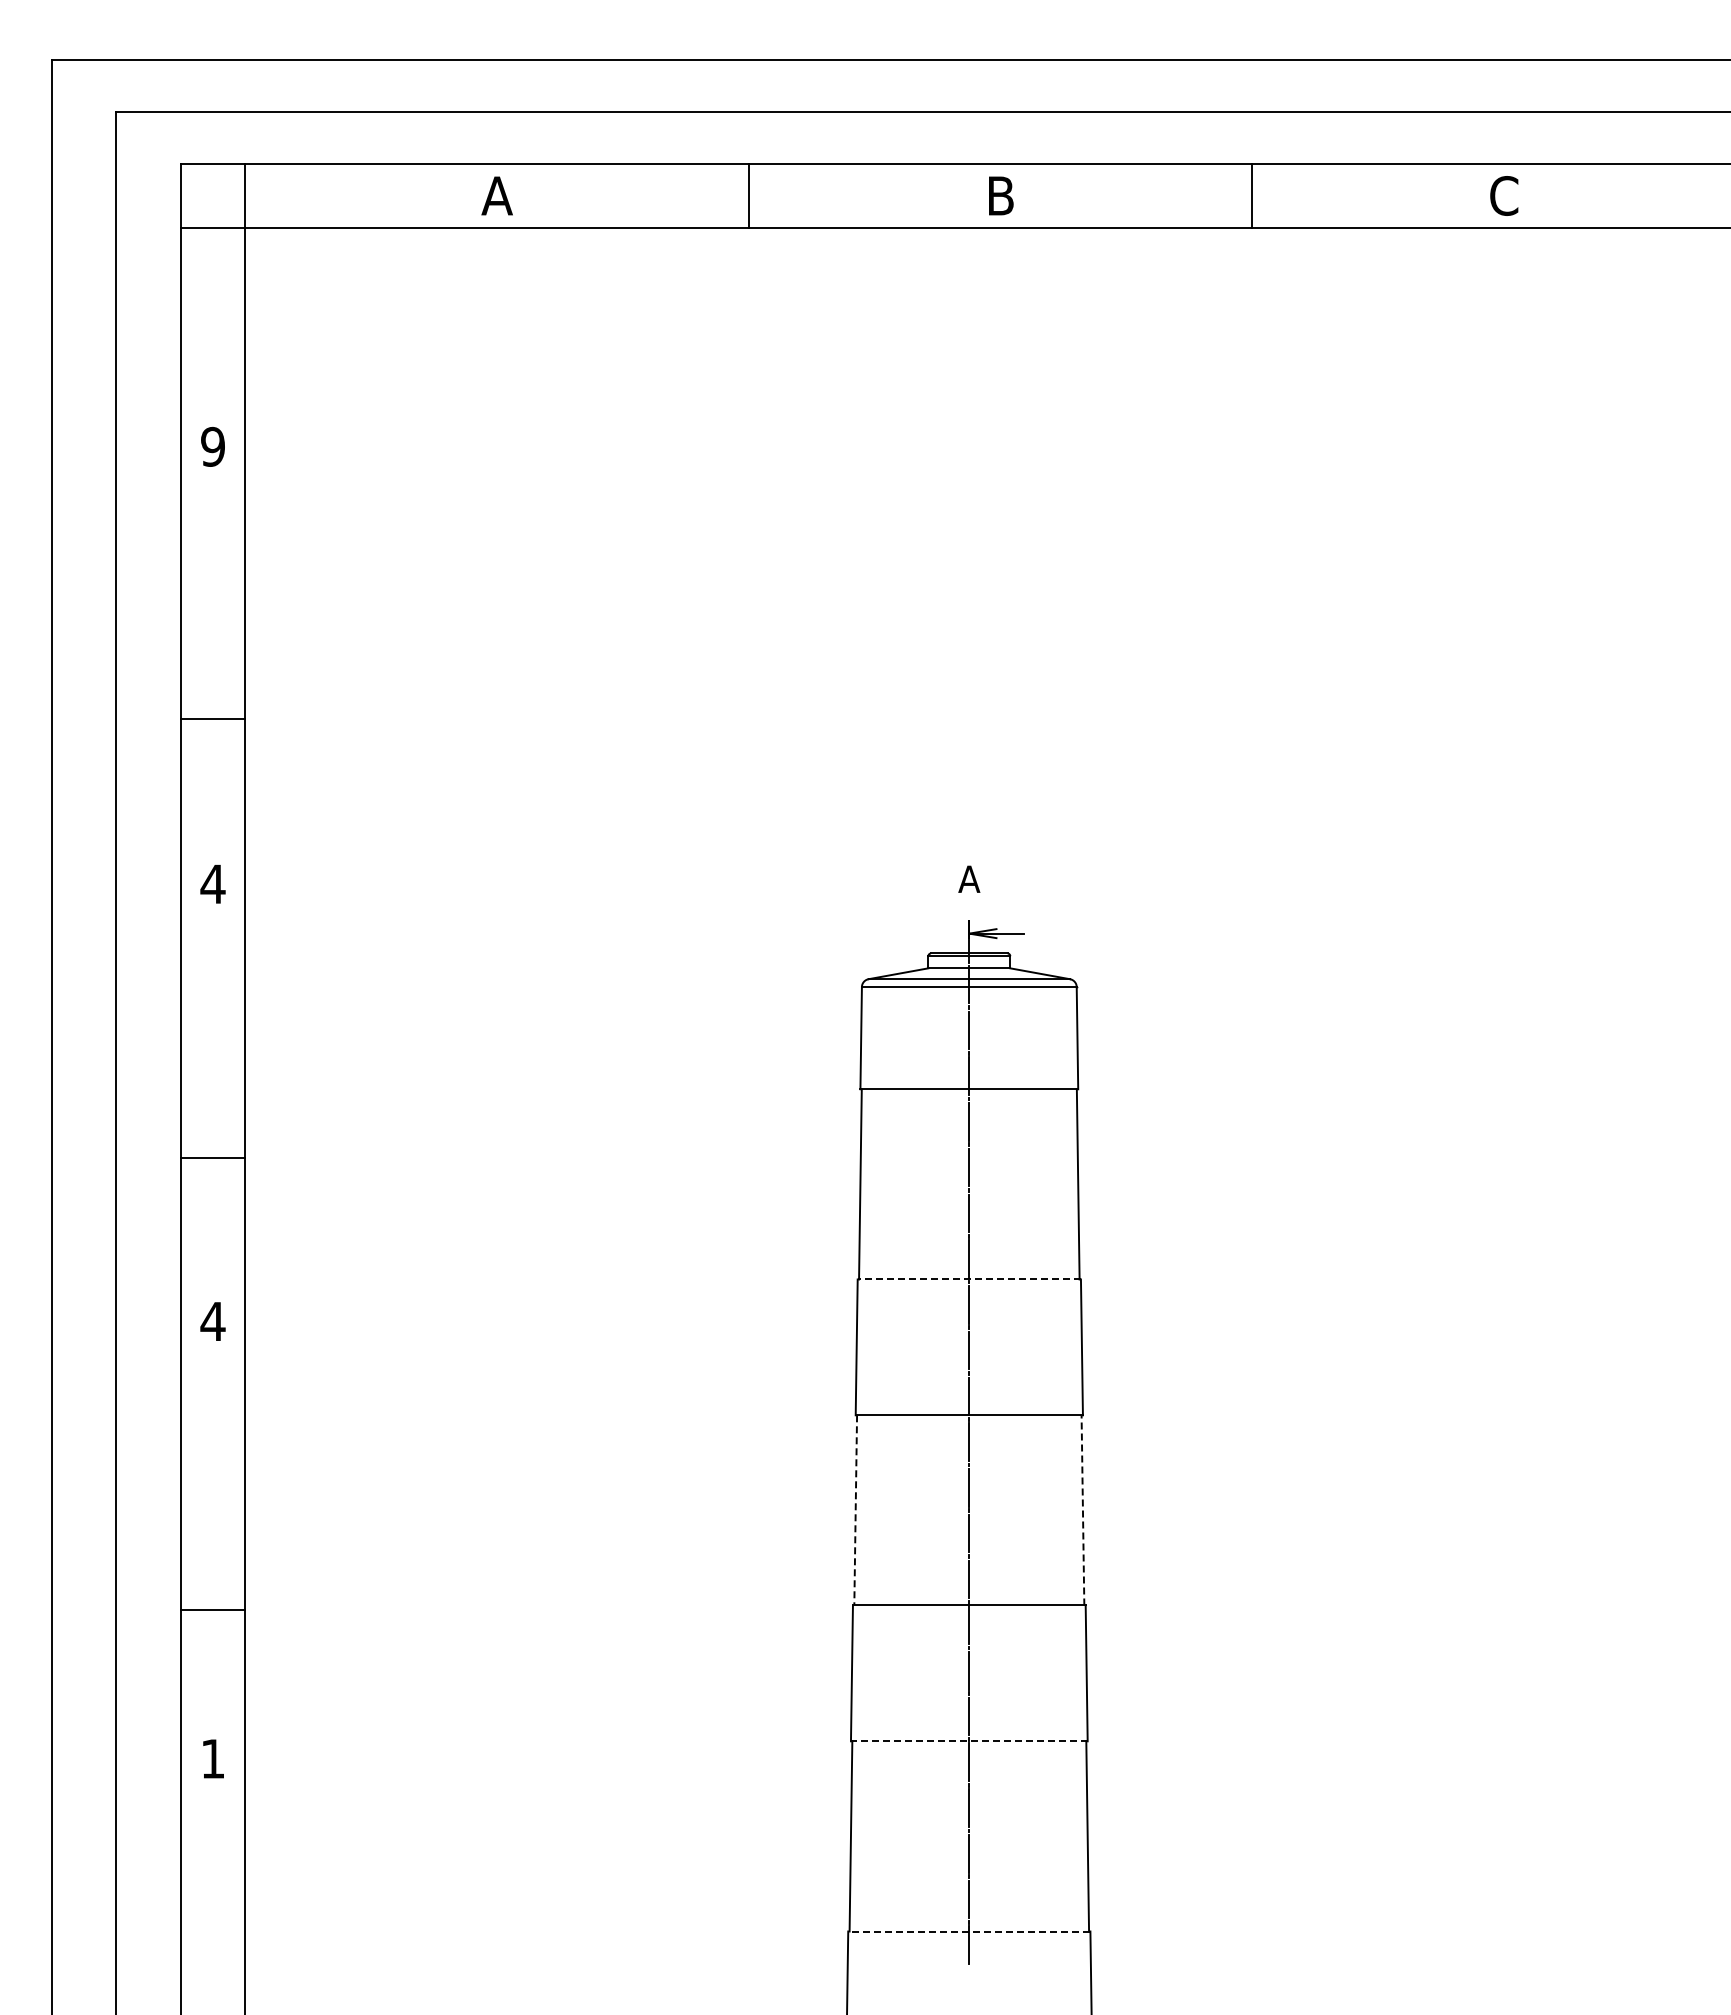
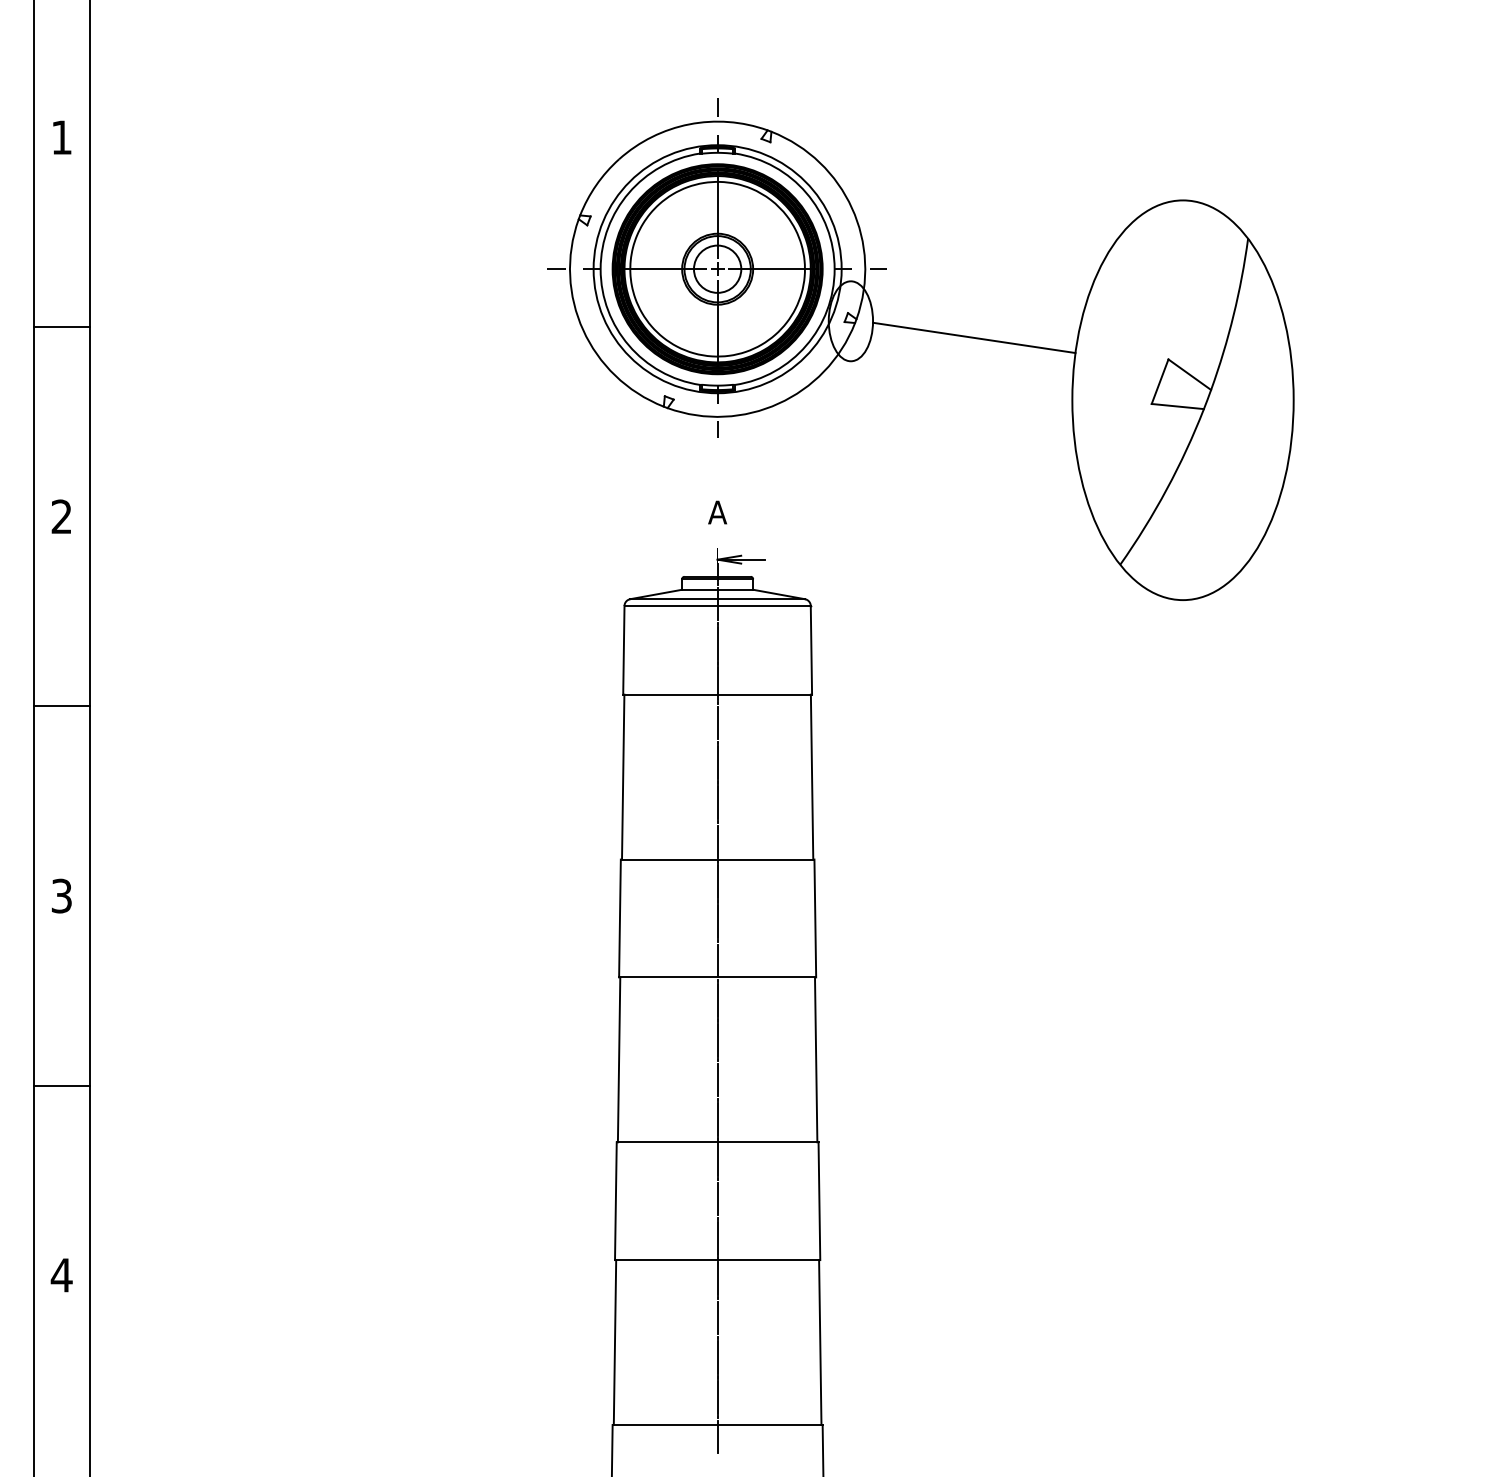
text: (212, 446) -> (61, 137), 9 -> 1
part: (1207, 670) -> (924, 331), added
line: (212, 718) -> (61, 327), moved
text: (212, 883) -> (61, 516), 4 -> 2
line: (212, 1157) -> (61, 706), moved
line: (969, 1279) -> (717, 859), dashed -> solid
text: (212, 1321) -> (61, 896), 4 -> 3
line: (1082, 1509) -> (815, 1059), dashed -> solid
line: (855, 1510) -> (618, 1059), dashed -> solid
line: (212, 1610) -> (61, 1085), moved
line: (968, 1741) -> (716, 1260), dashed -> solid
text: (212, 1758) -> (61, 1275), 1 -> 4
line: (968, 1931) -> (716, 1425), dashed -> solid

